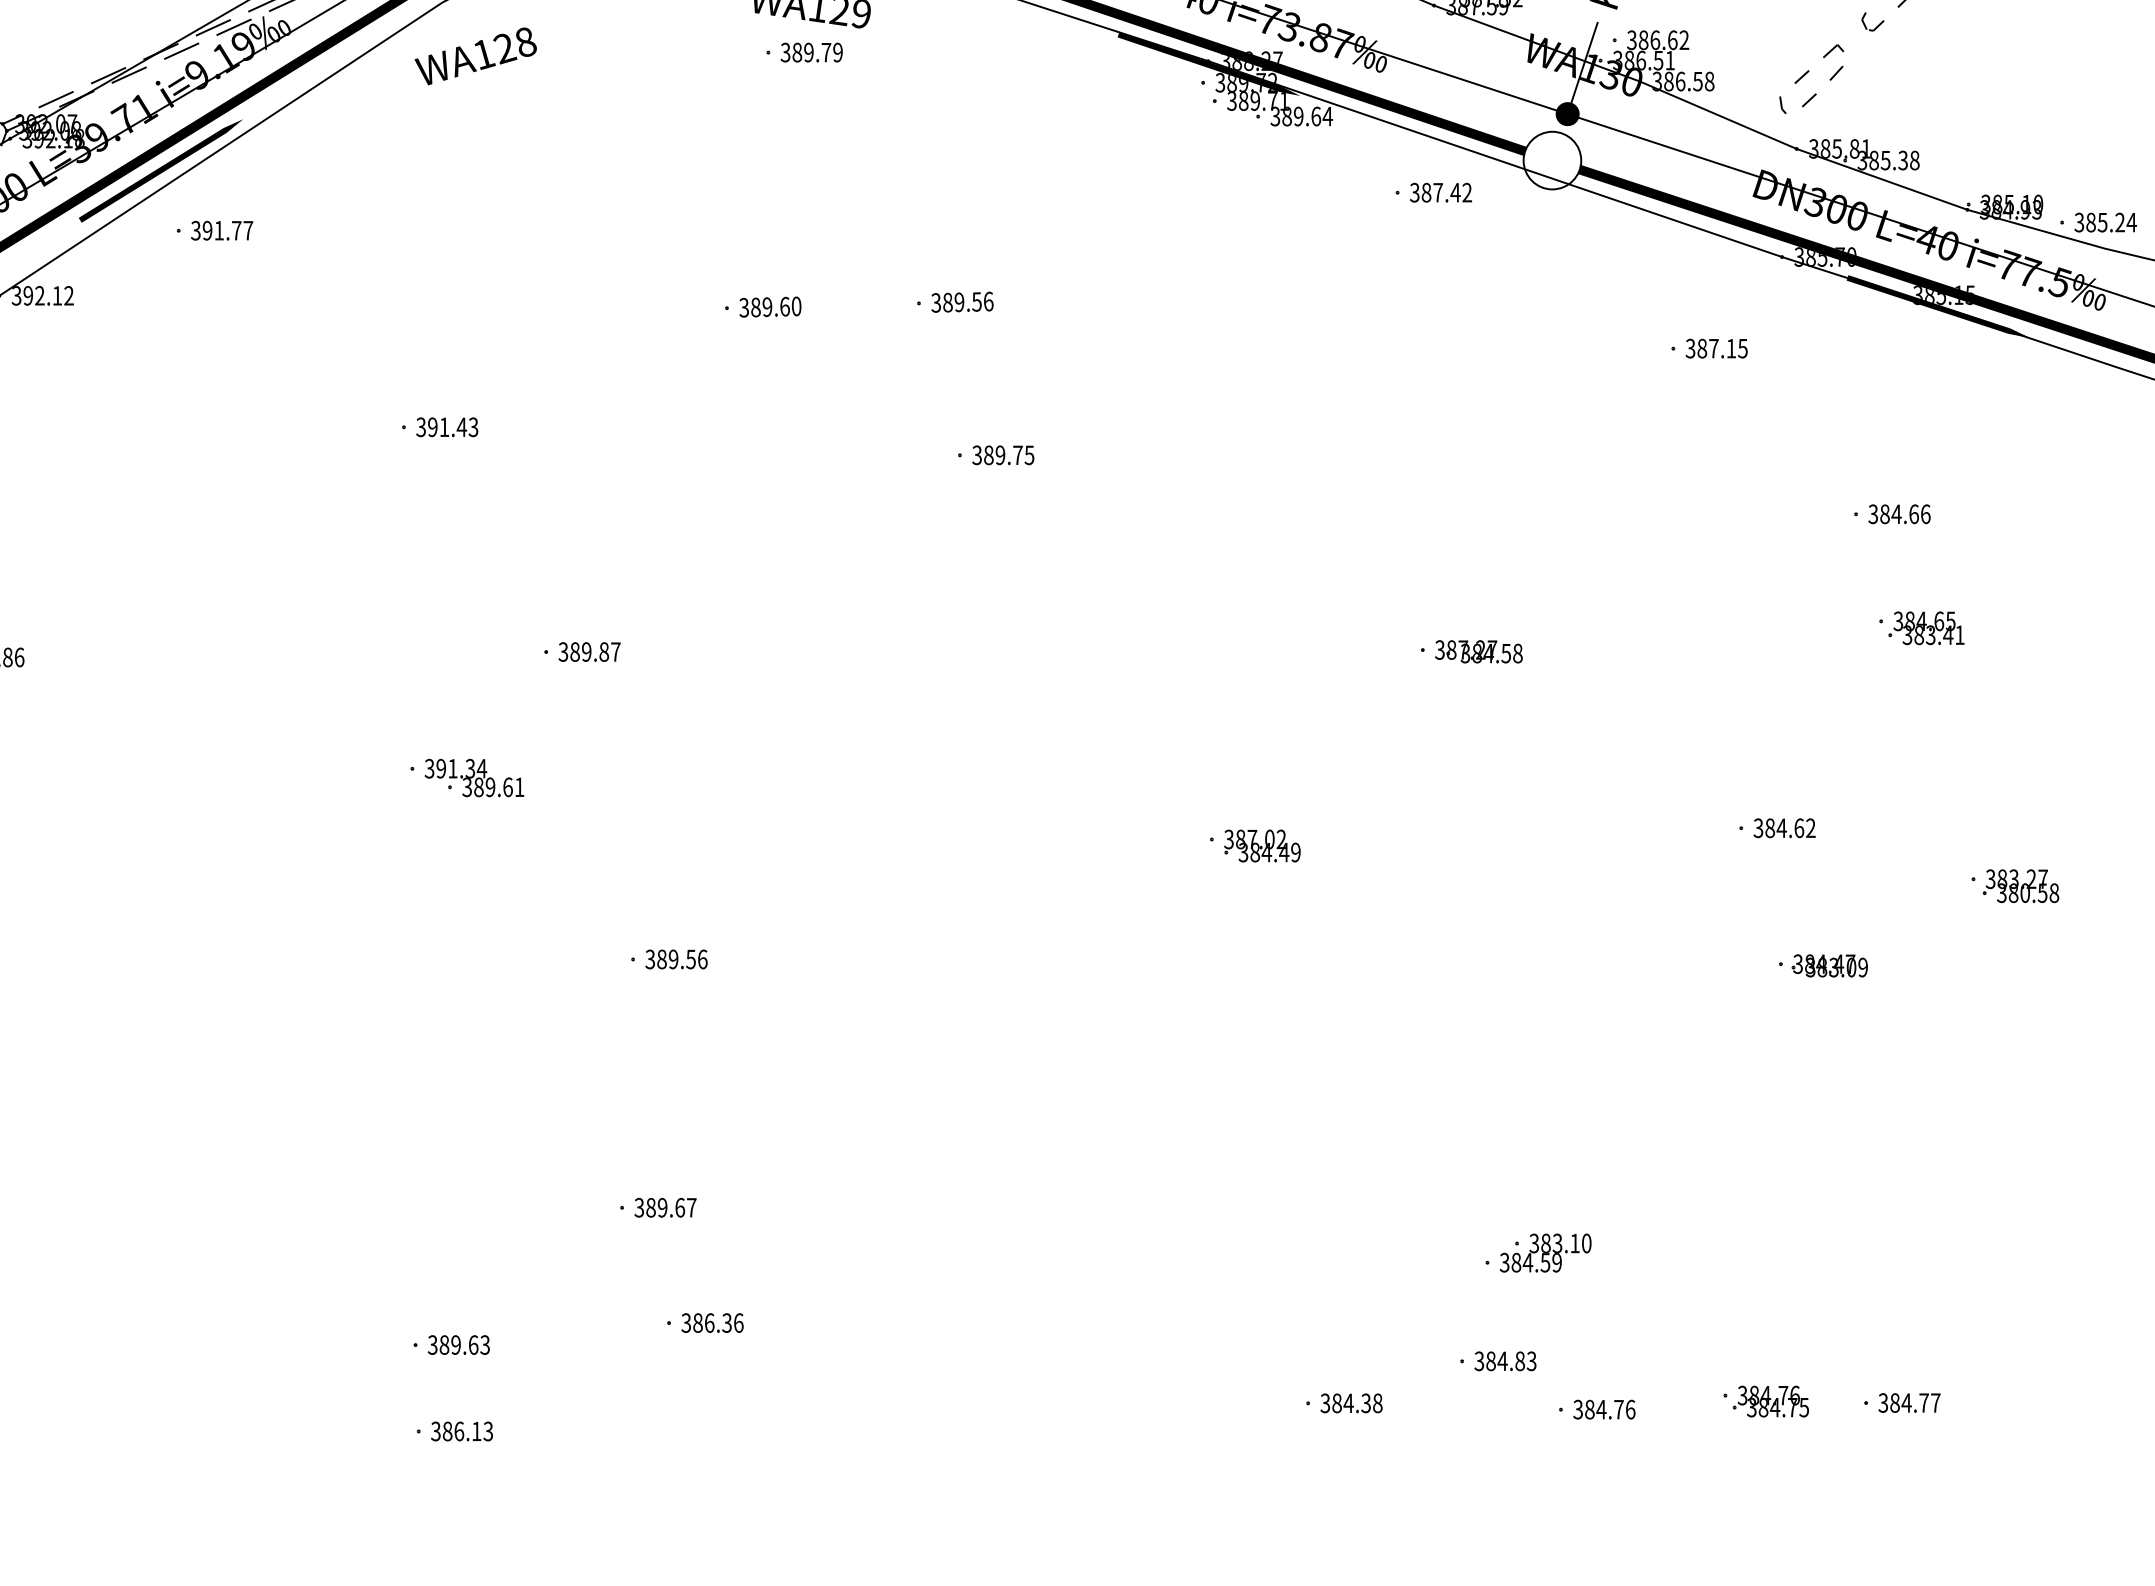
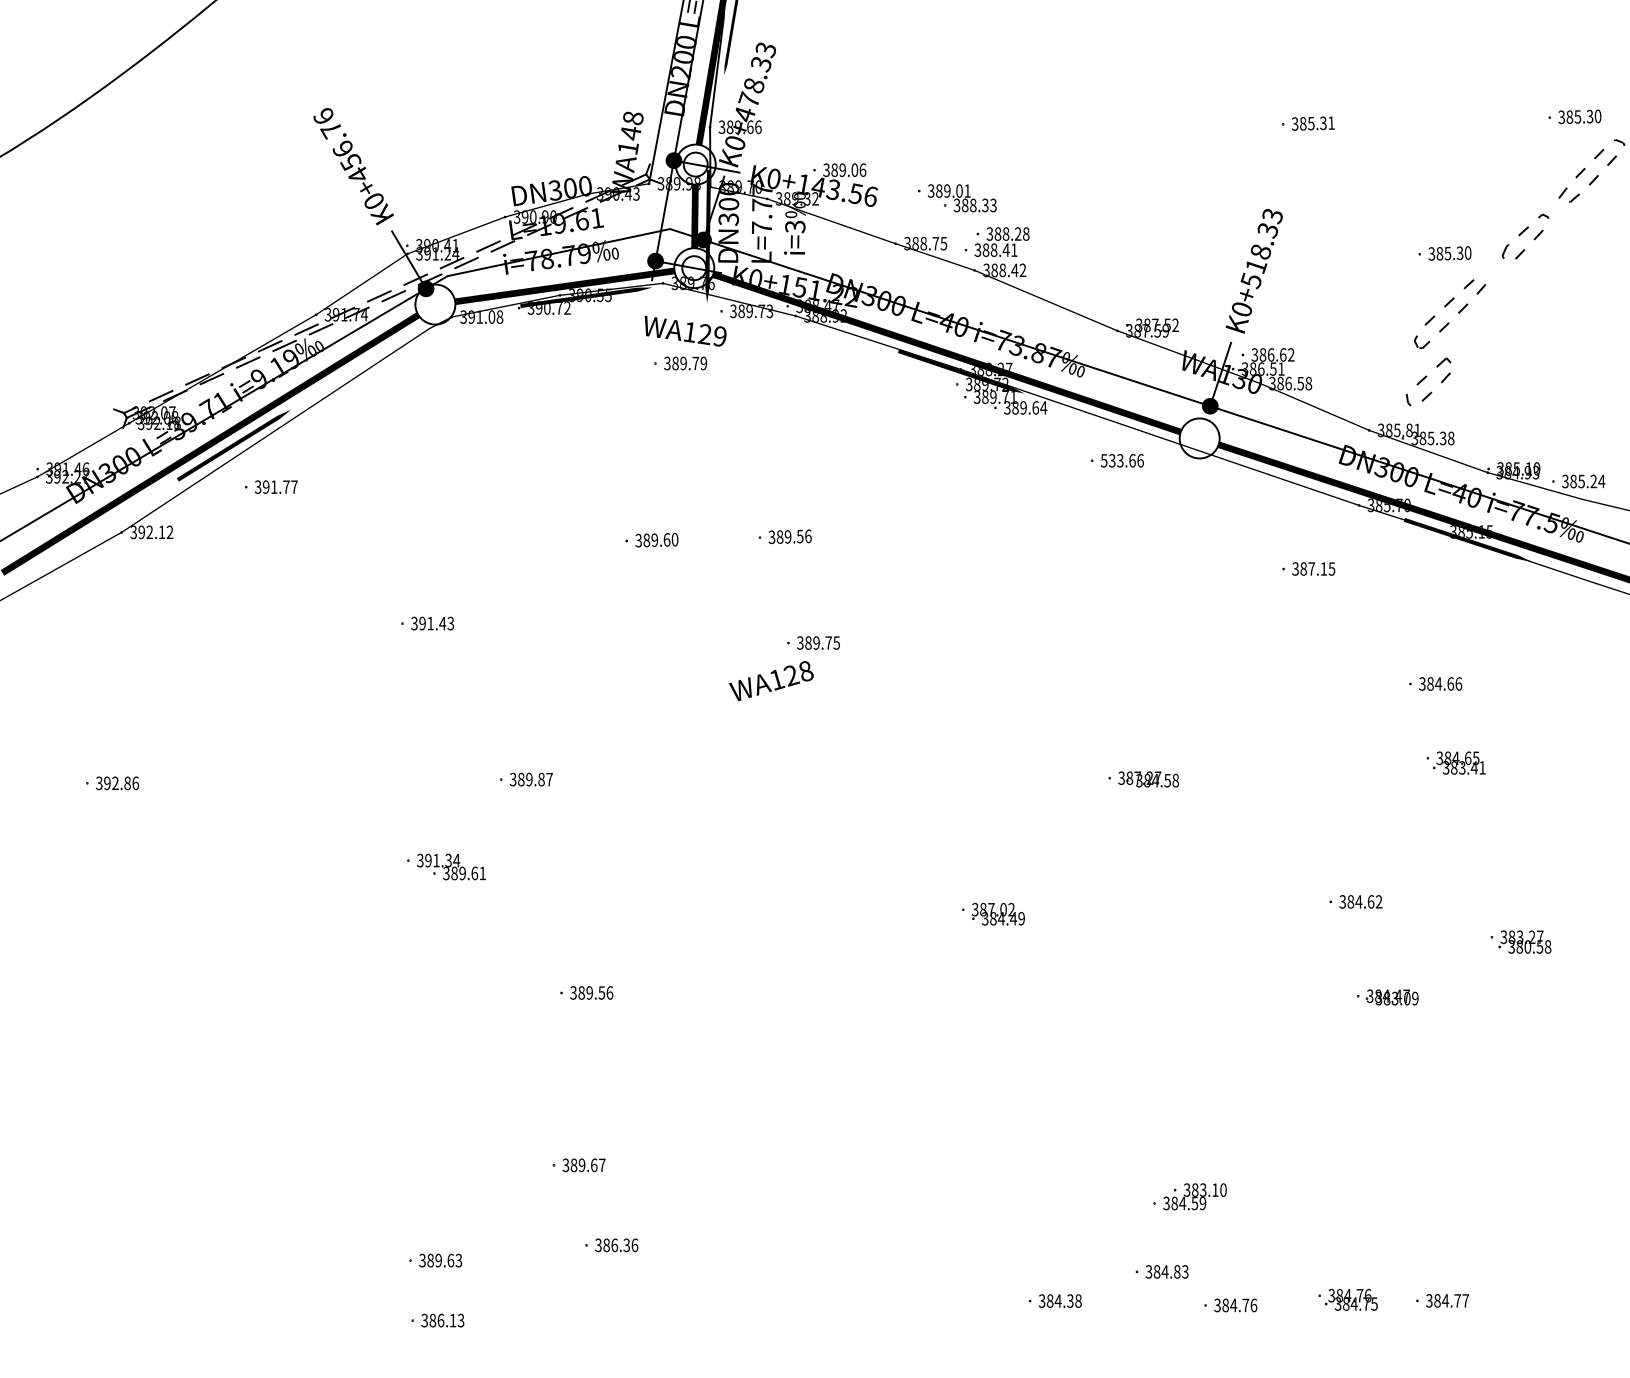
text: (475, 56) -> (771, 681), moved
part: (1811, 78) -> (1428, 381), moved
text: (1441, 192) -> (1122, 460), 387.42 -> 533.66

